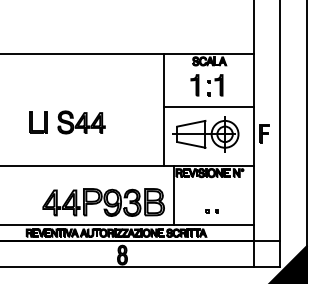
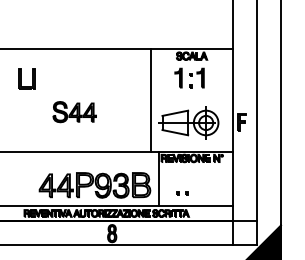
line: (209, 107) -> (191, 98), removed
part: (37, 121) -> (26, 78), moved
part: (212, 211) -> (182, 193), moved

